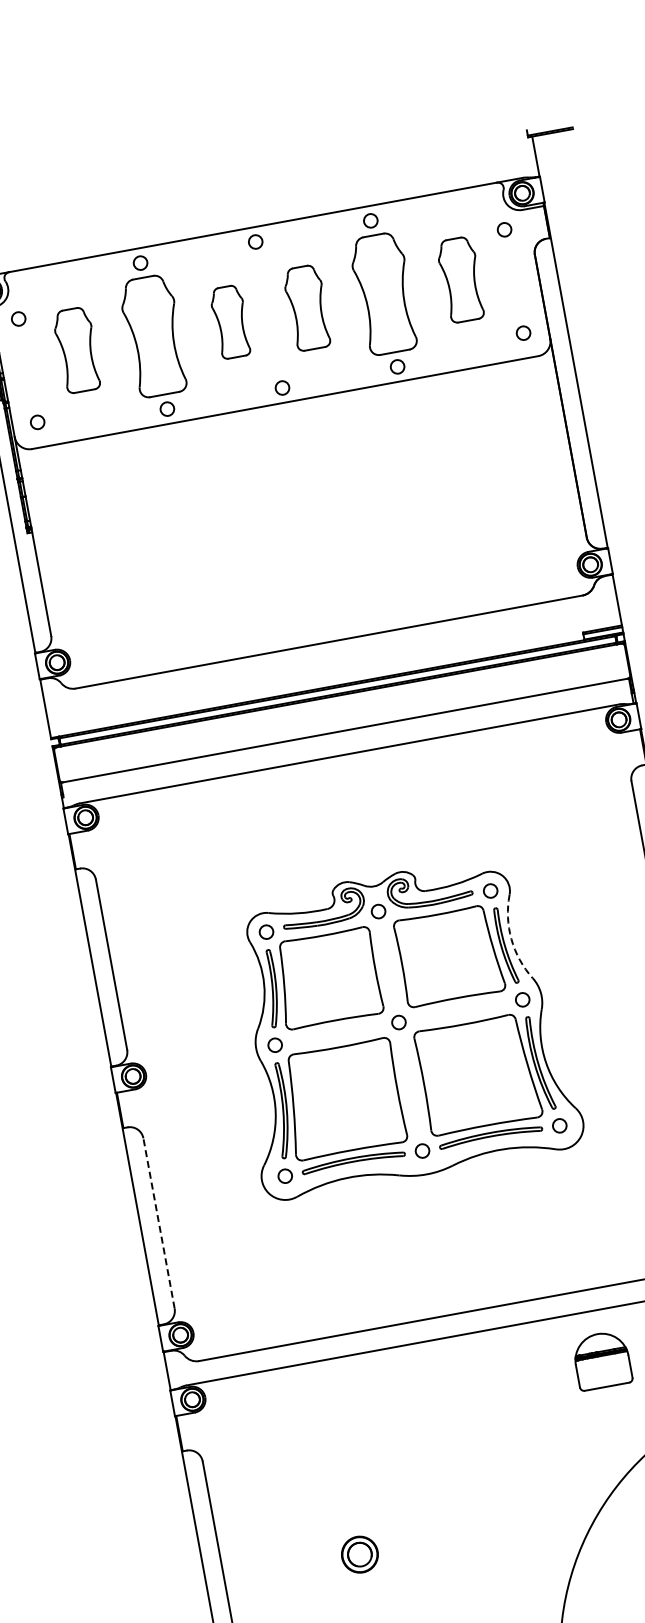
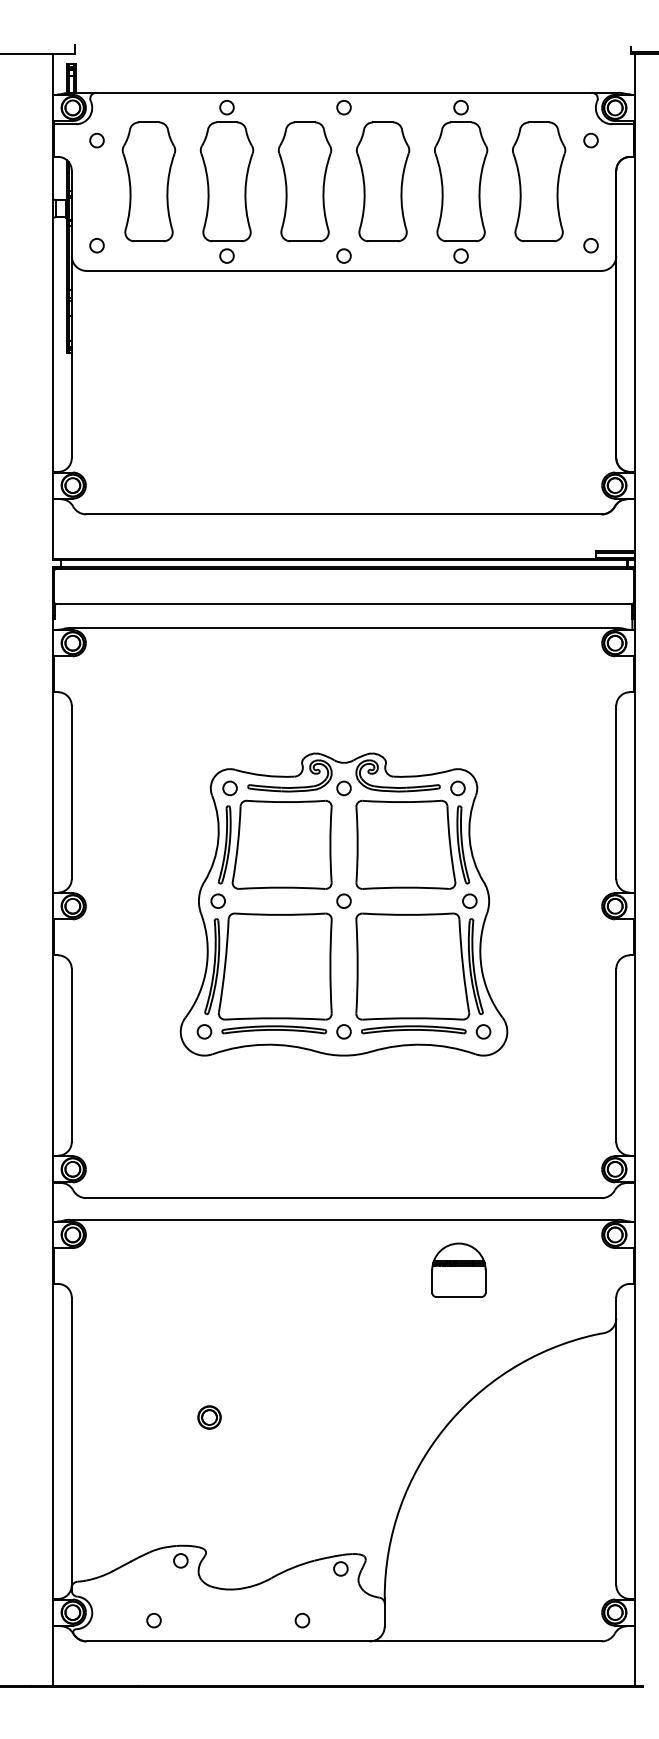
part: (461, 279) -> (539, 181), size x1.43
part: (306, 307) -> (382, 181), size x1.43
part: (230, 321) -> (304, 181), size x1.67
part: (76, 349) -> (148, 181), size x1.43
arc: (511, 939) -> (469, 839), dashed -> solid
line: (158, 1223) -> (71, 1055), dashed -> solid
part: (601, 1359) -> (458, 1269), moved
part: (359, 1554) -> (209, 1417), size x0.62

